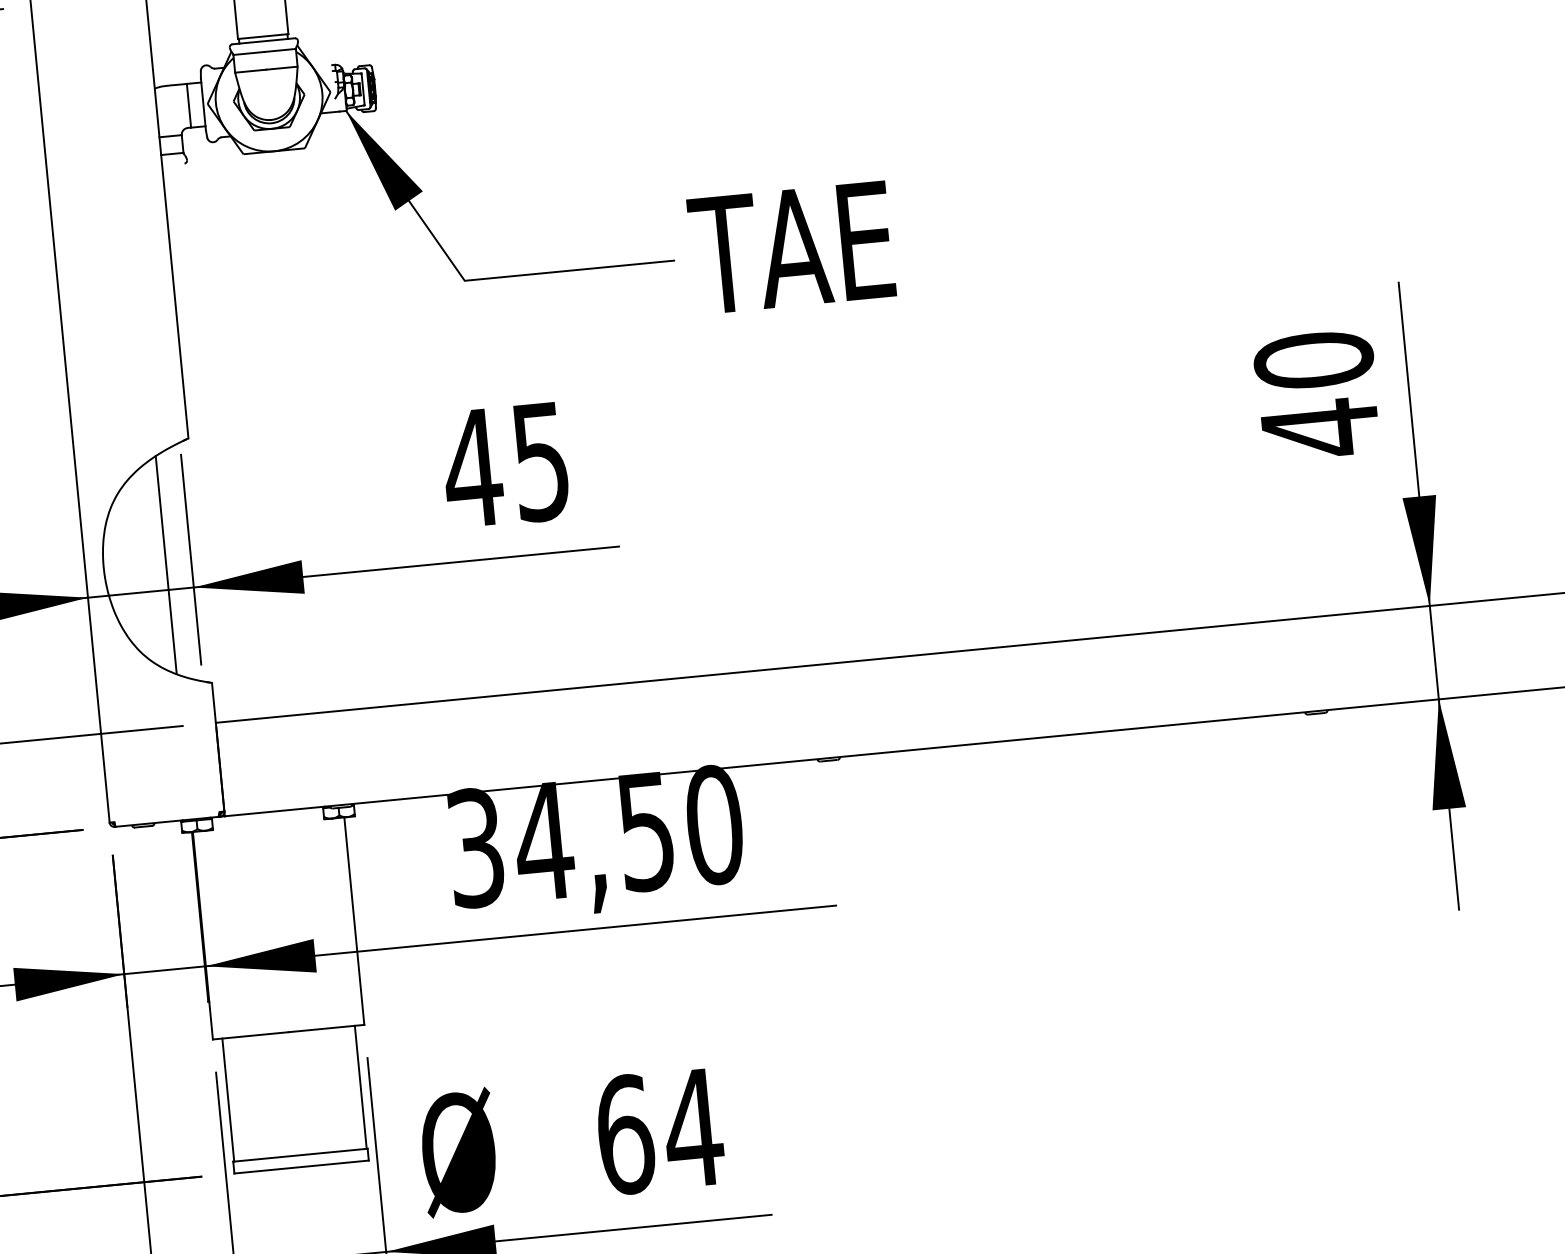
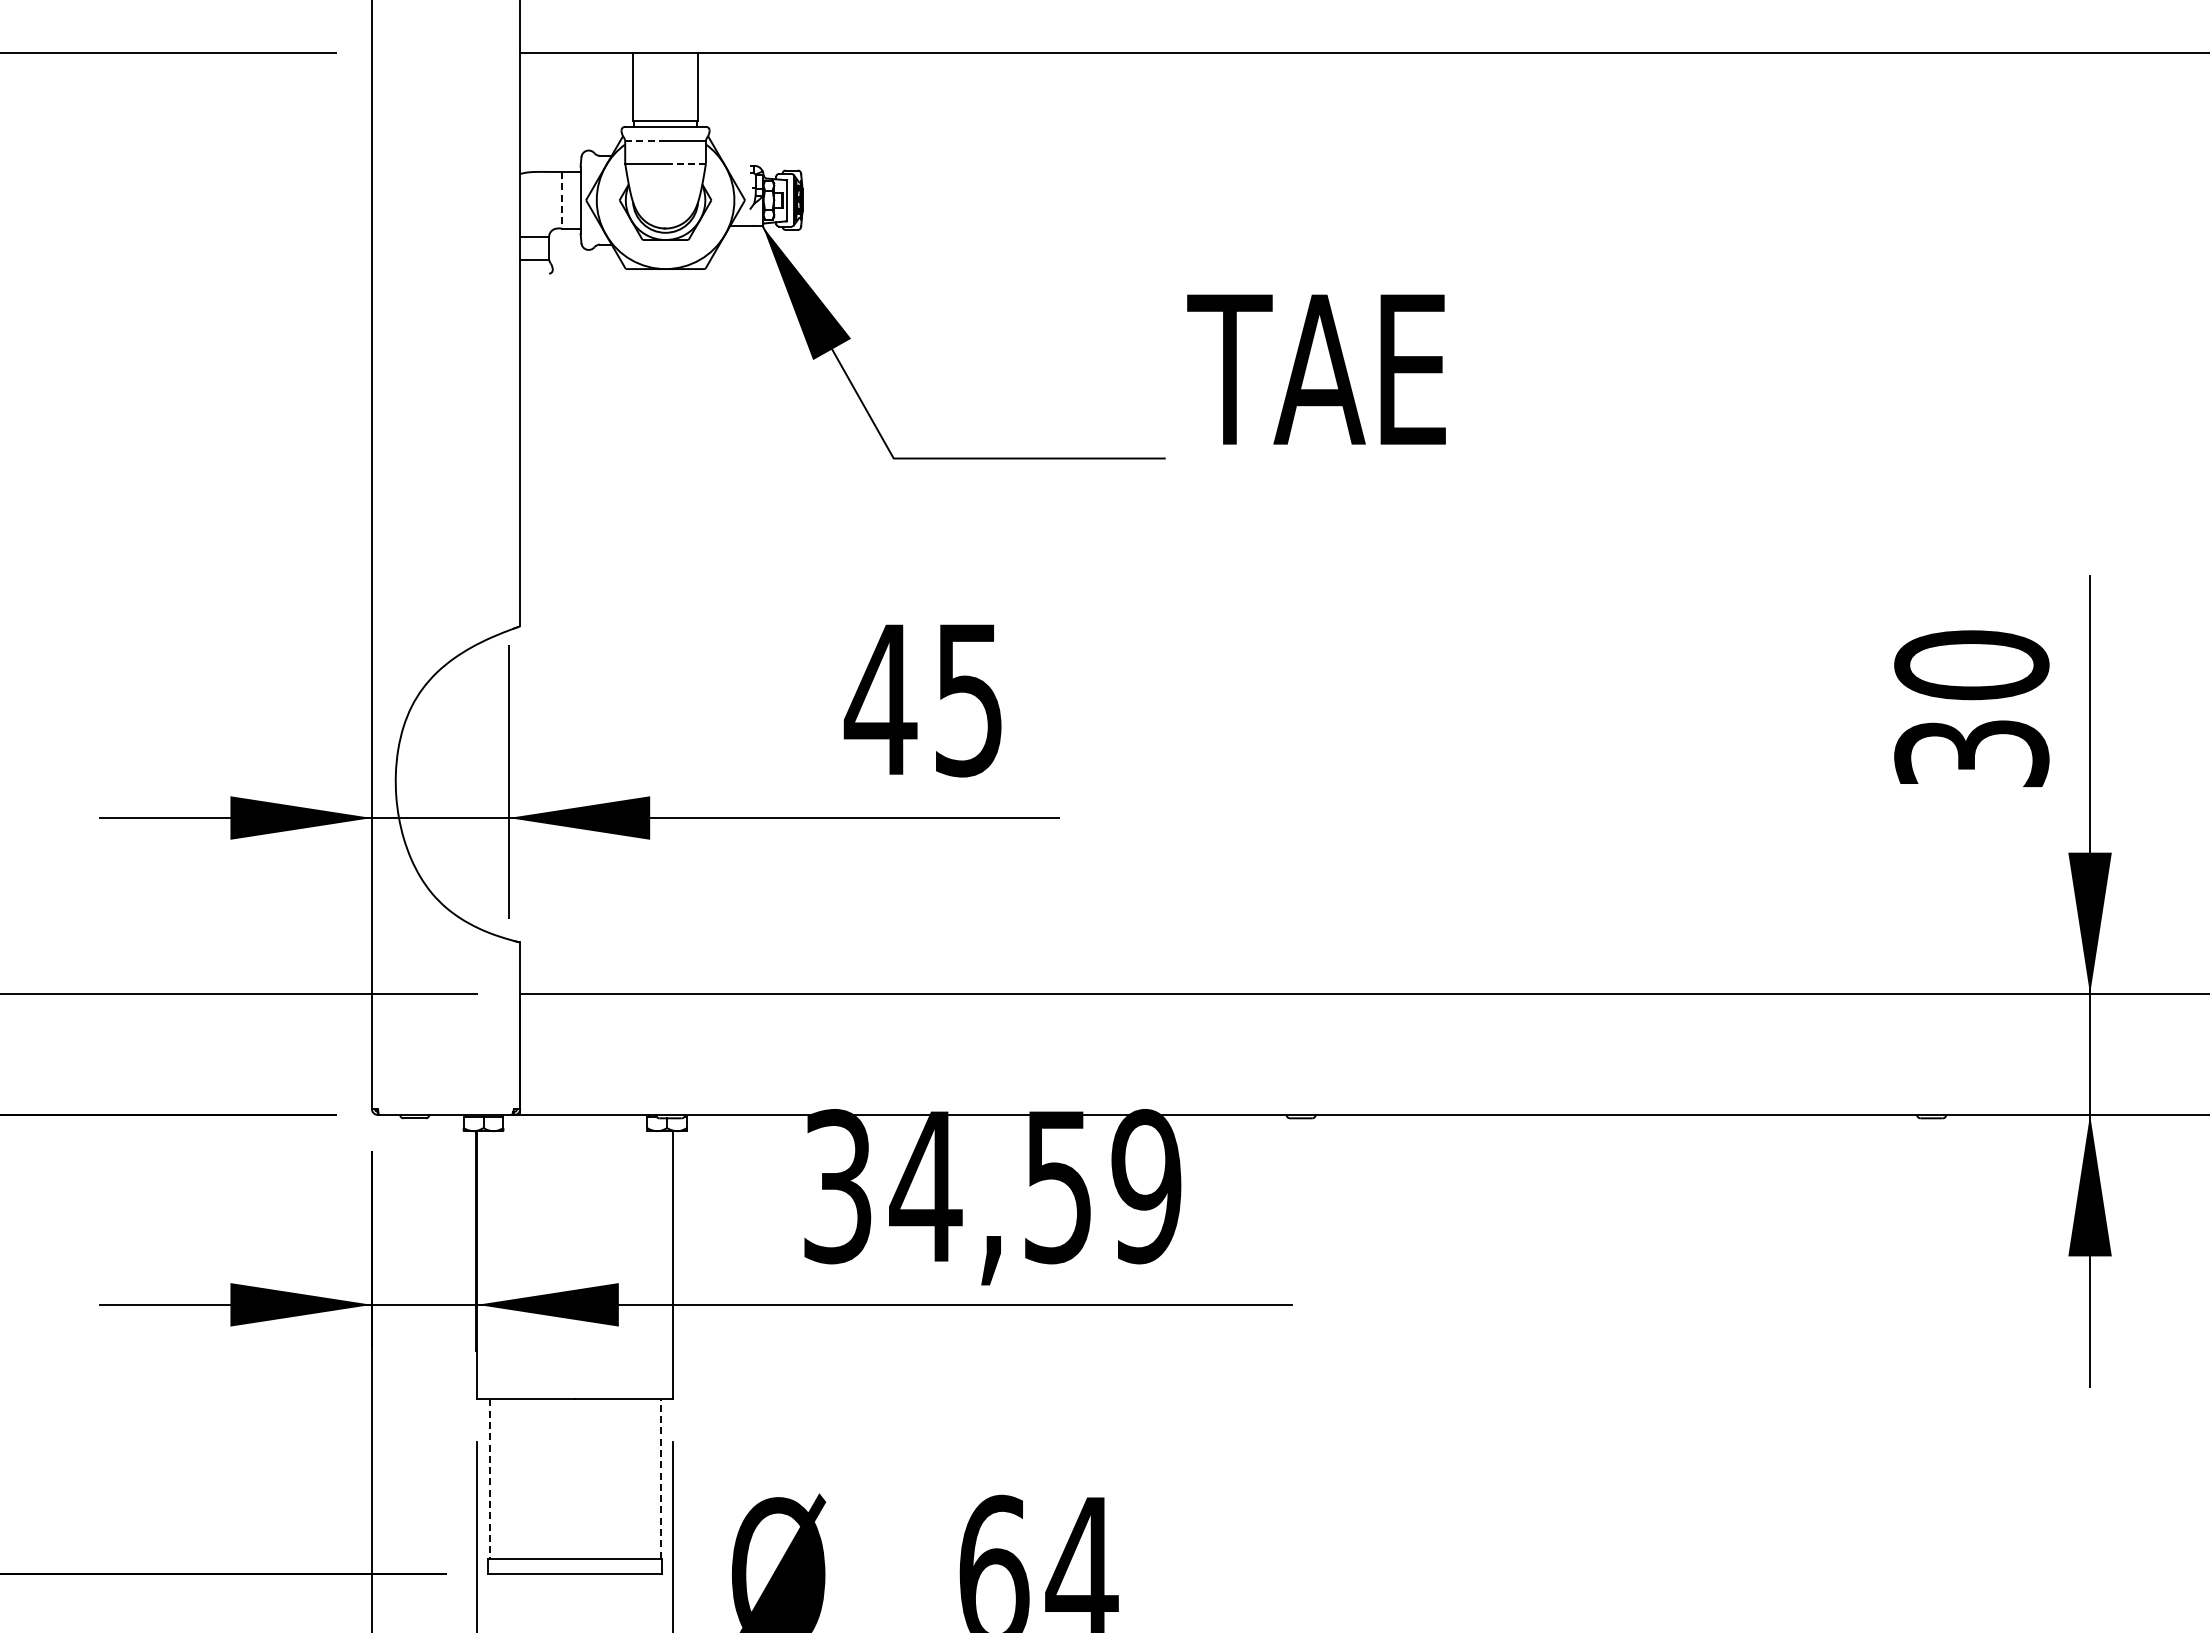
line: (249, 53) -> (645, 140), solid -> dashed
line: (282, 68) -> (686, 163), solid -> dashed
line: (188, 106) -> (561, 200), solid -> dashed
text: (791, 247) -> (1316, 369), moved
text: (1320, 428) -> (1971, 753), 40 -> 30
line: (166, 564) -> (476, 785), removed
text: (714, 824) -> (1146, 1186), 34,50 -> 34,59
line: (360, 1087) -> (660, 1479), solid -> dashed
line: (228, 1100) -> (489, 1479), solid -> dashed

